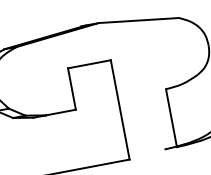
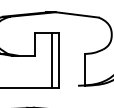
line: (107, 112) -> (51, 60), added

